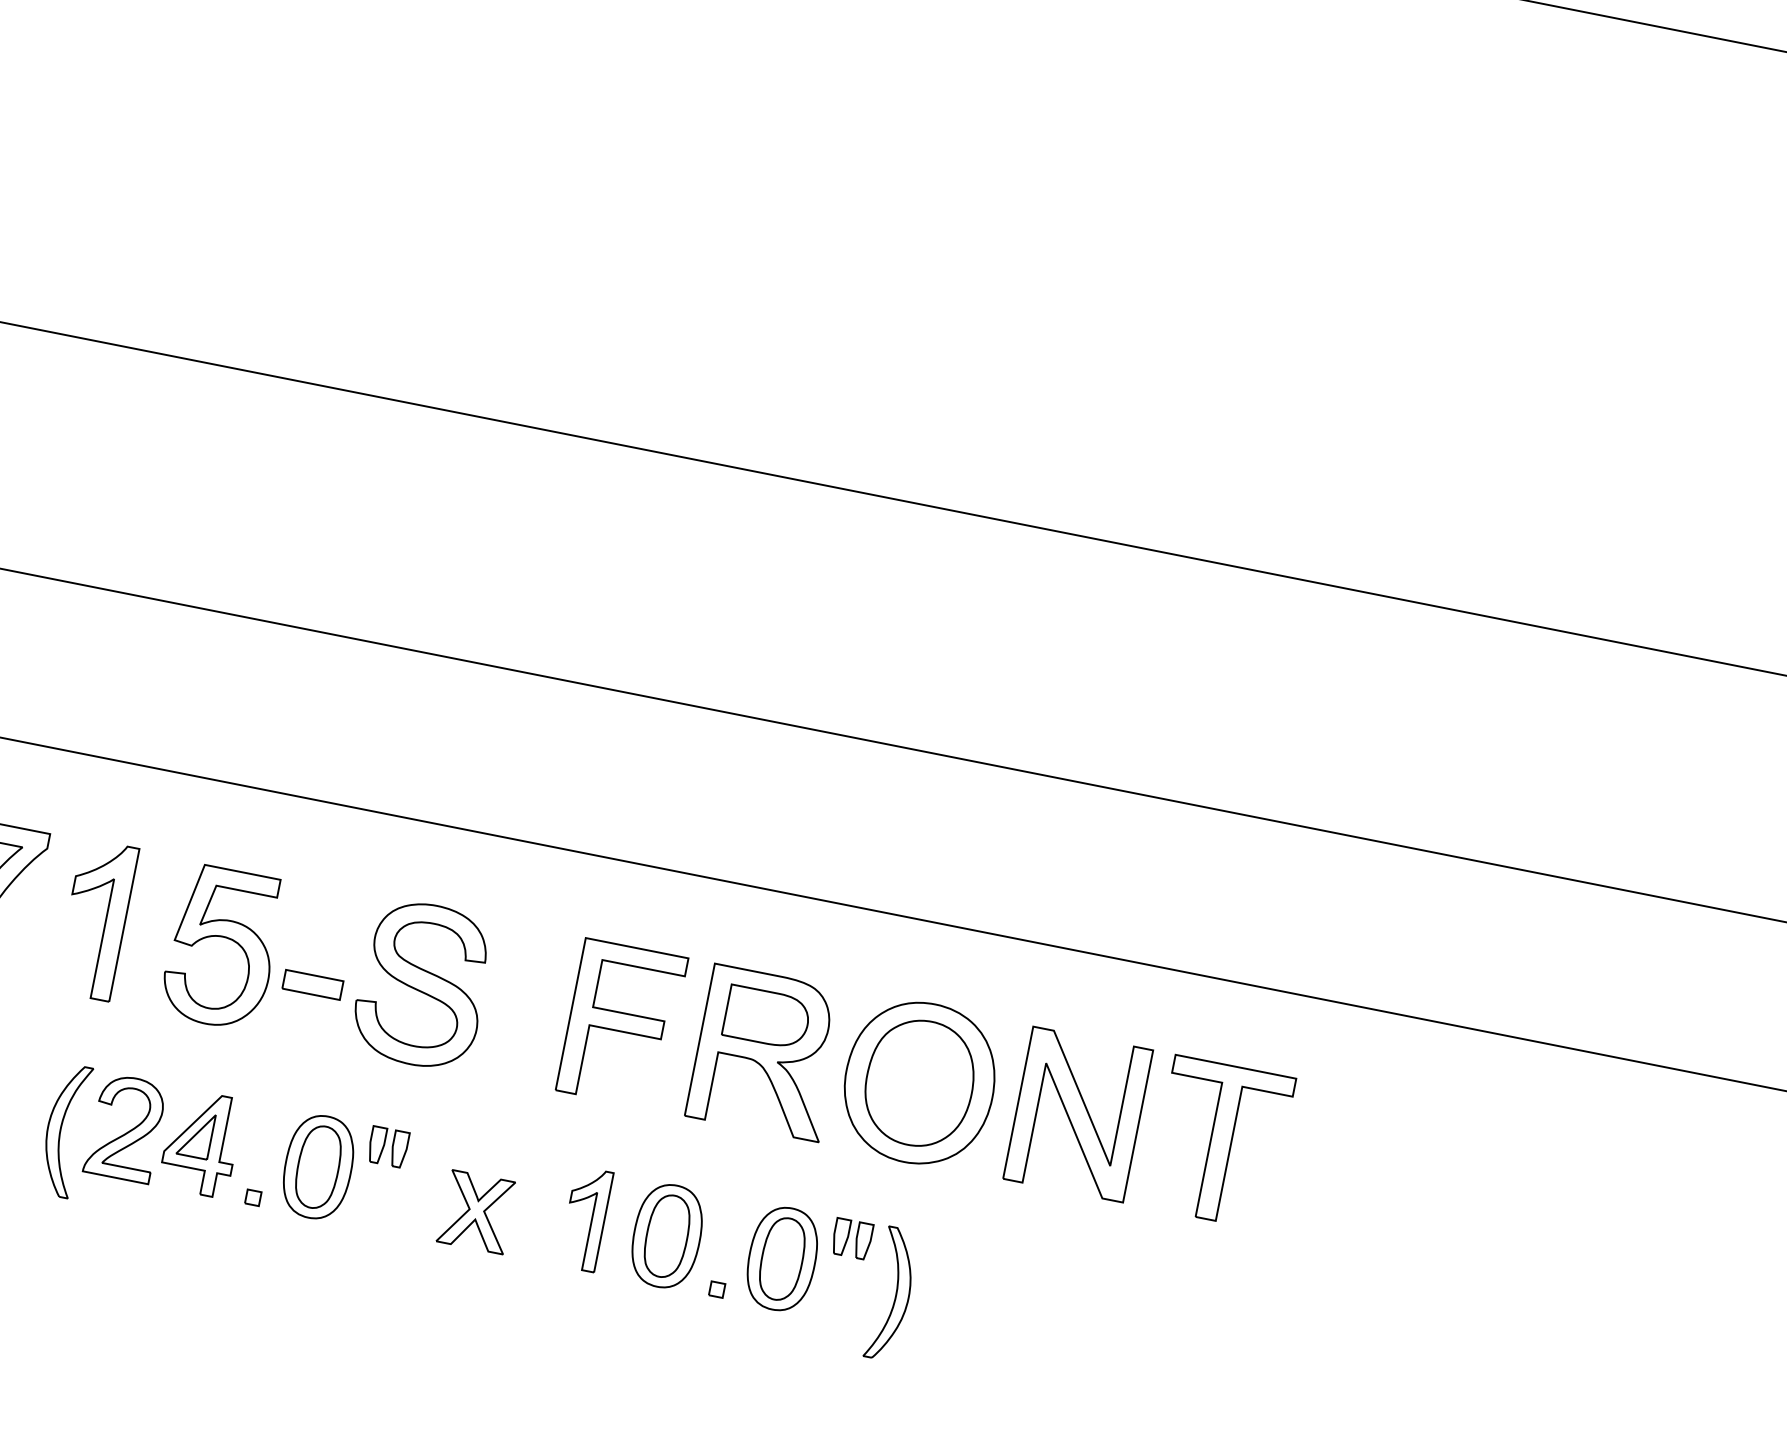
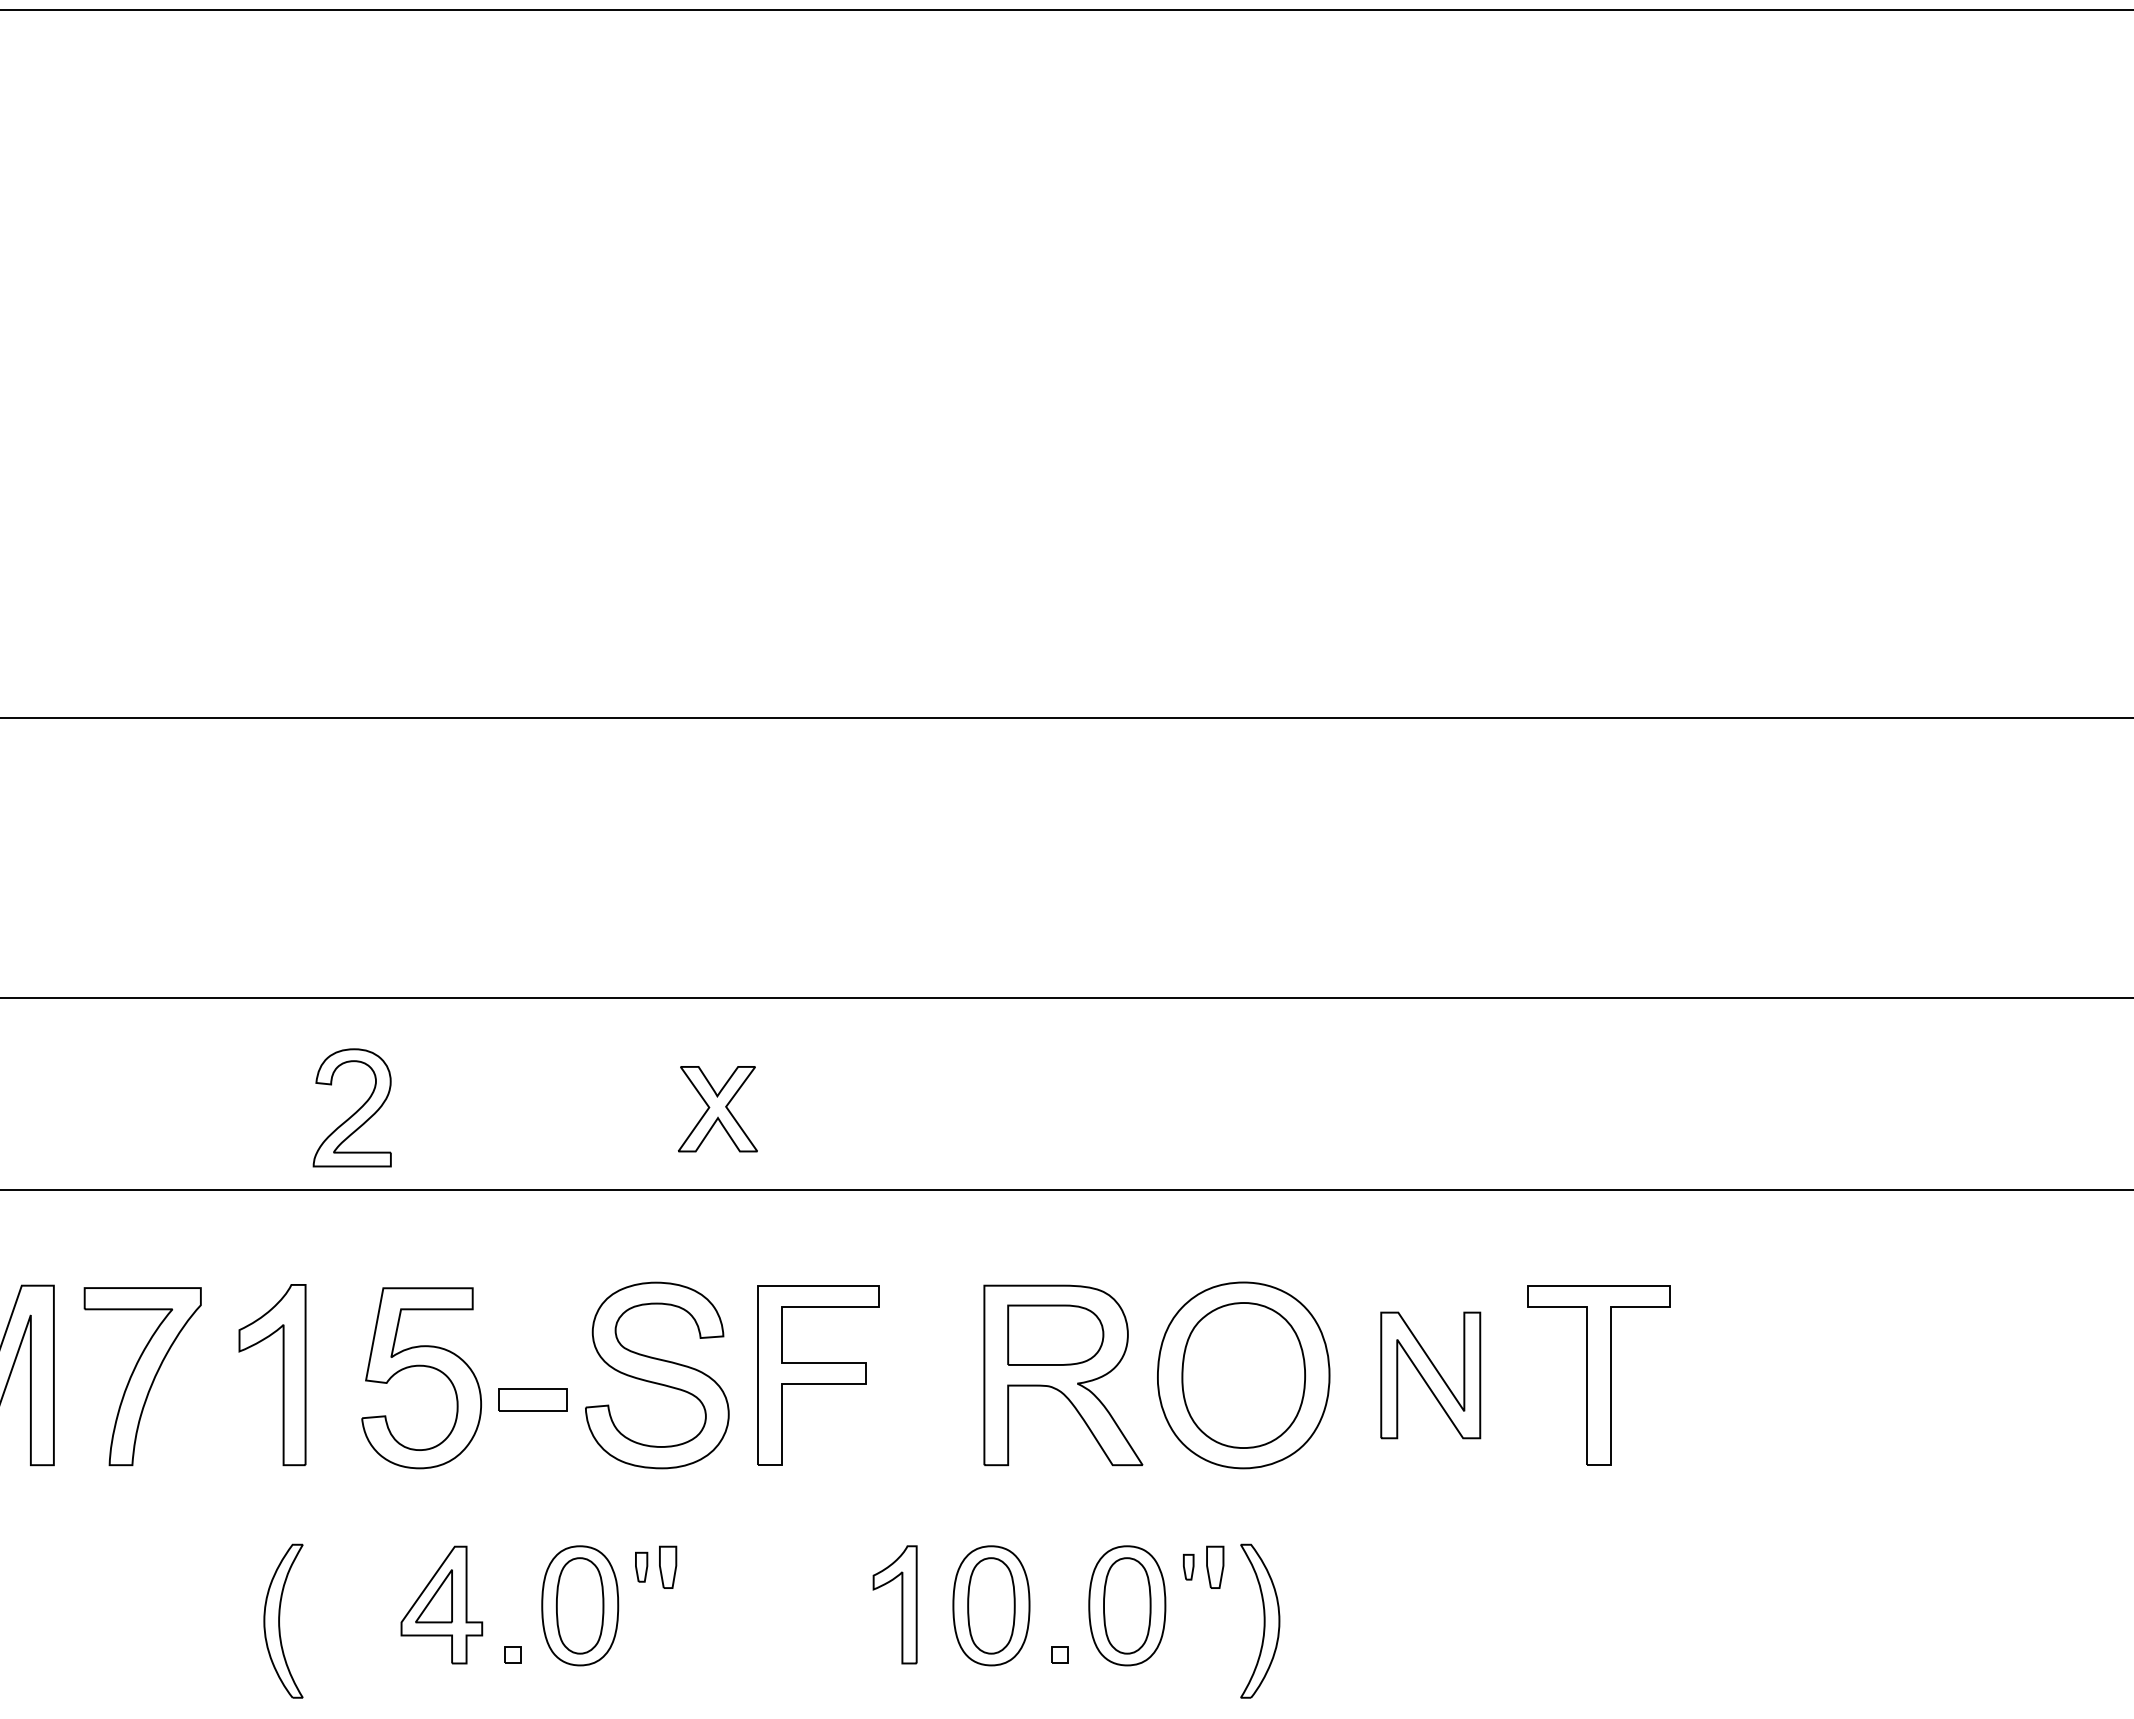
part: (621, 1024) -> (818, 1375), moved
part: (1078, 1114) -> (1430, 1375), size x0.7
part: (124, 1127) -> (351, 1107), moved
part: (377, 1144) -> (641, 1566), size x0.7
part: (476, 1212) -> (717, 1109), moved
part: (840, 1235) -> (1188, 1566), size x0.6

